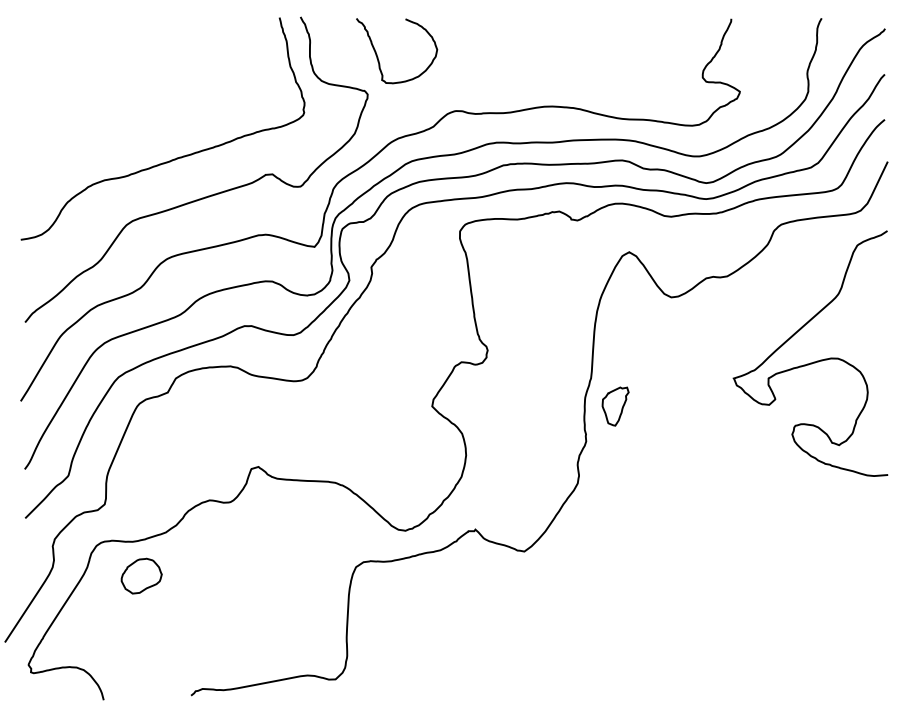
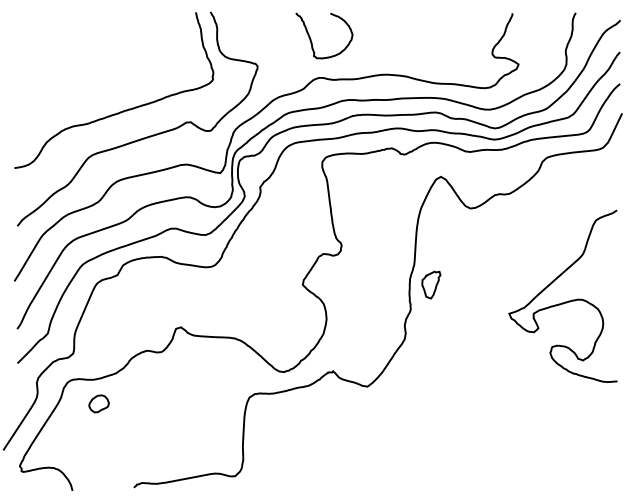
curve: (378, 57) -> (311, 40), moved
curve: (813, 361) -> (565, 301), moved
part: (141, 575) -> (99, 403), size x0.7

